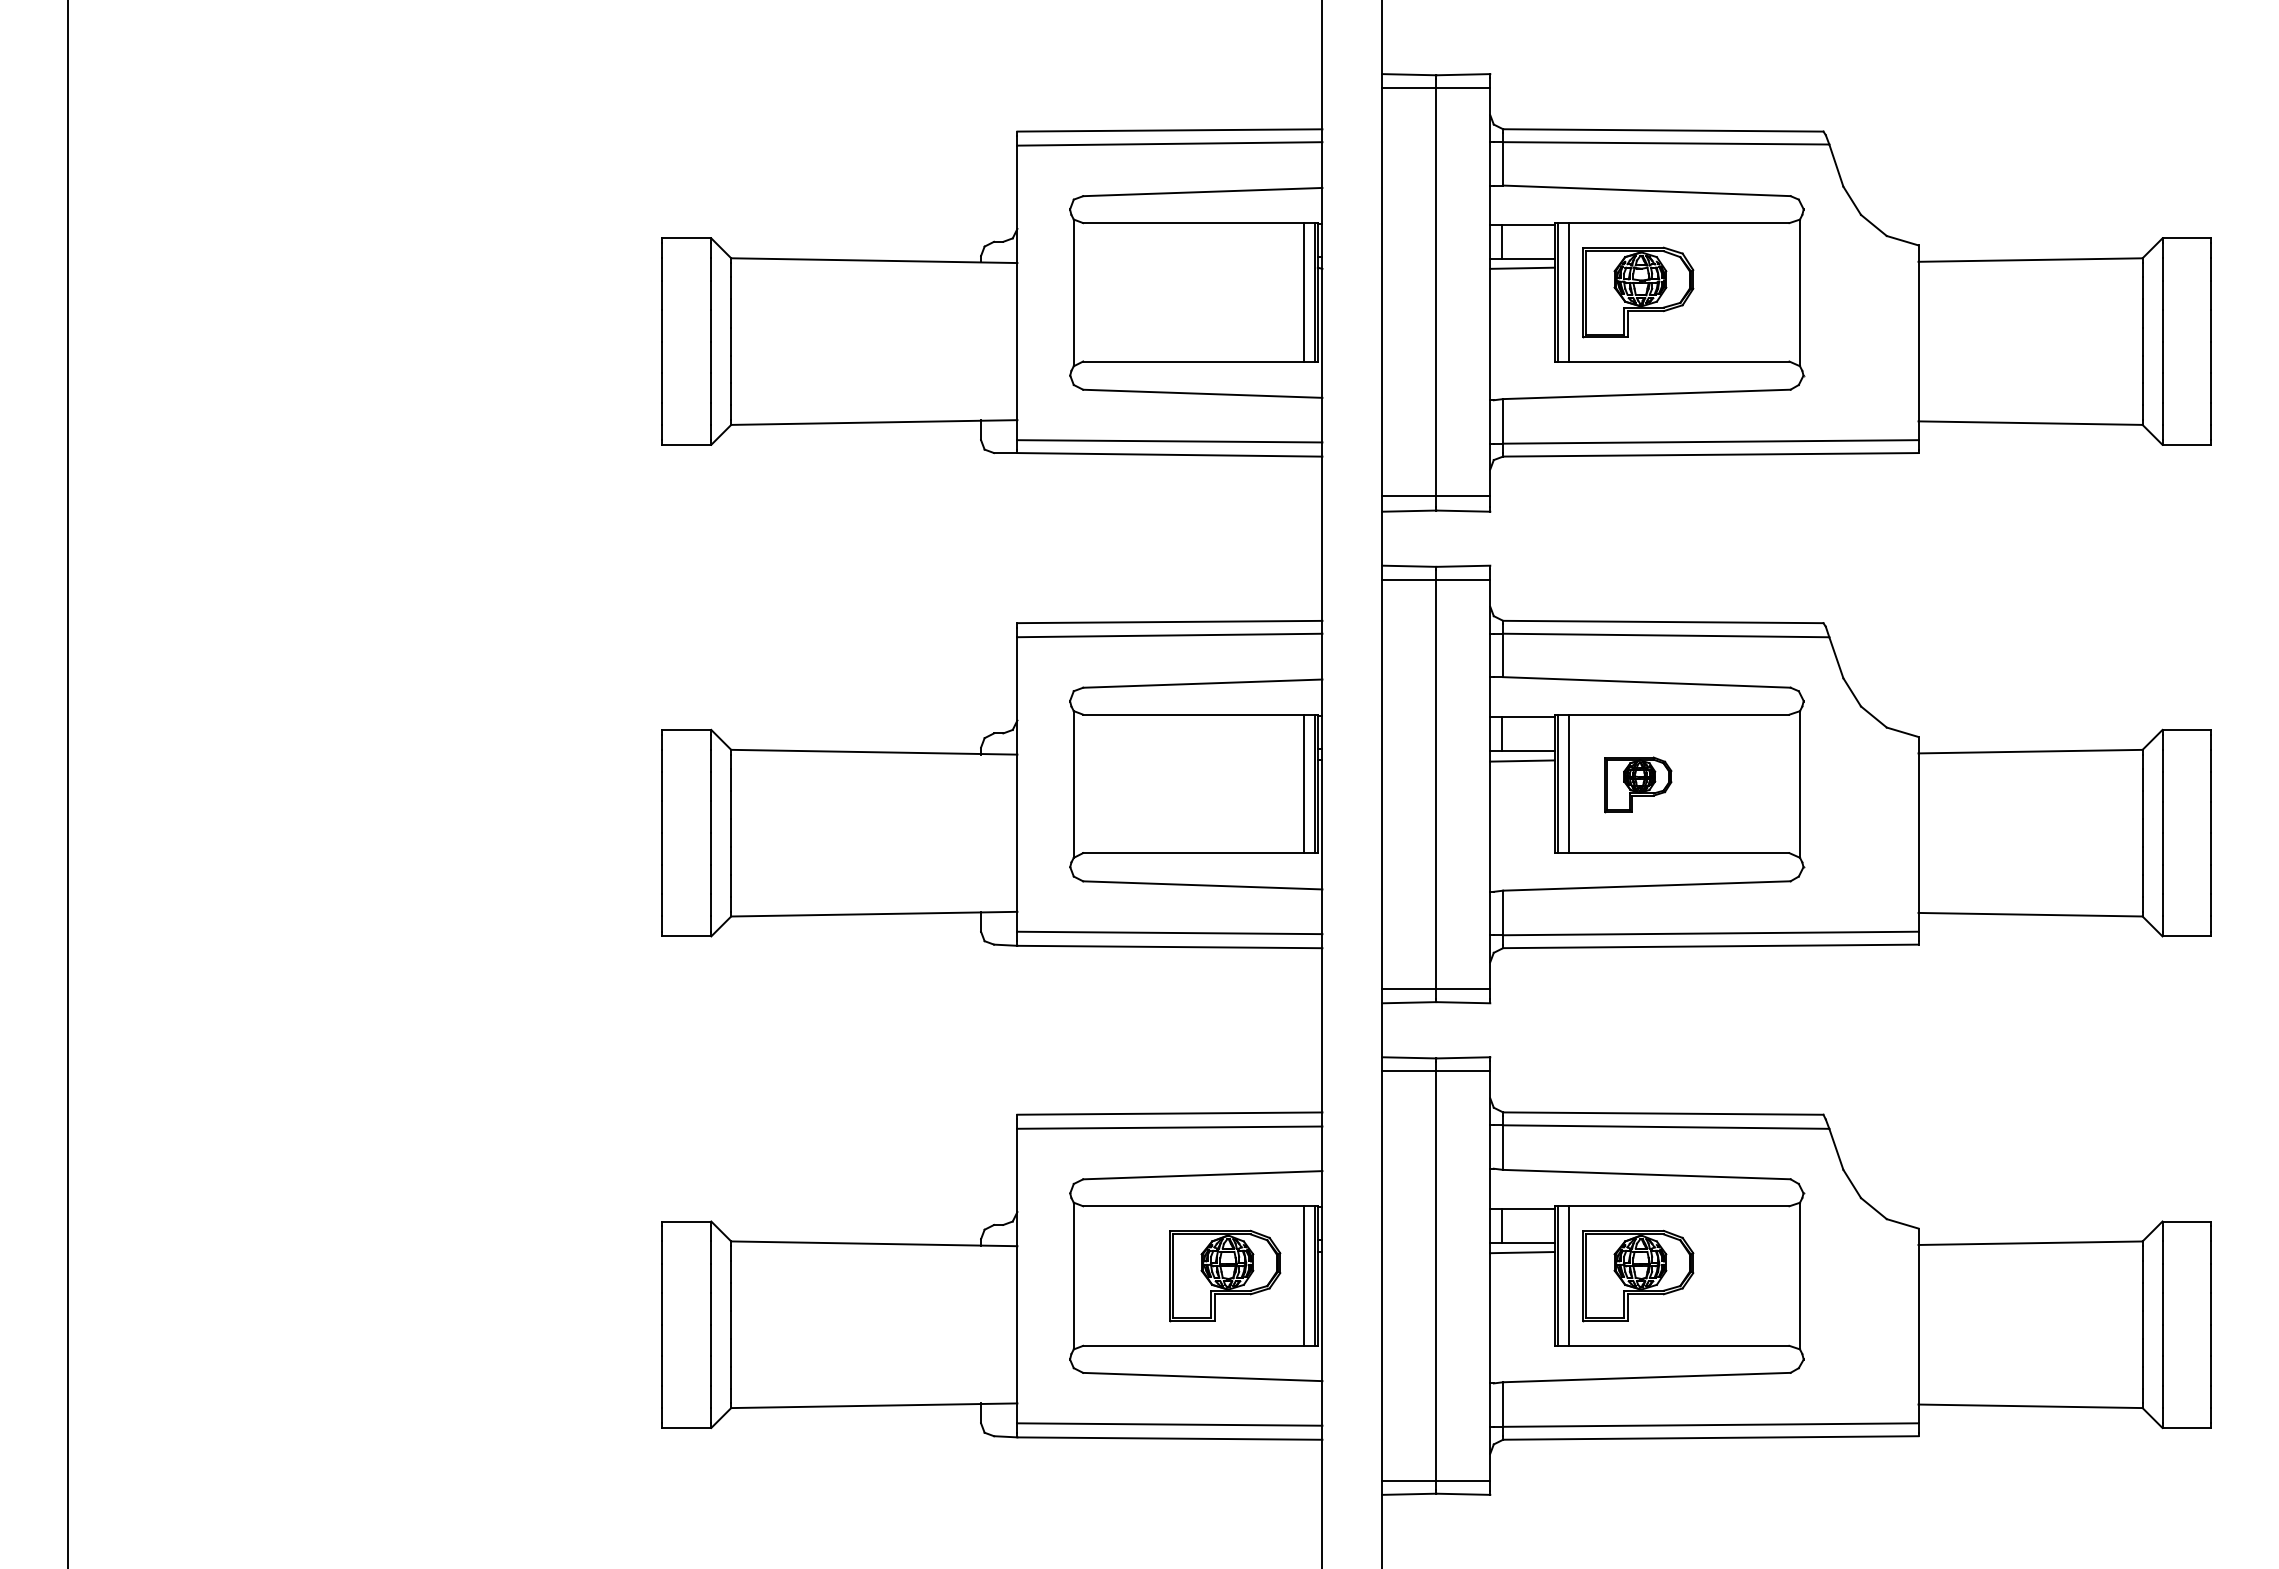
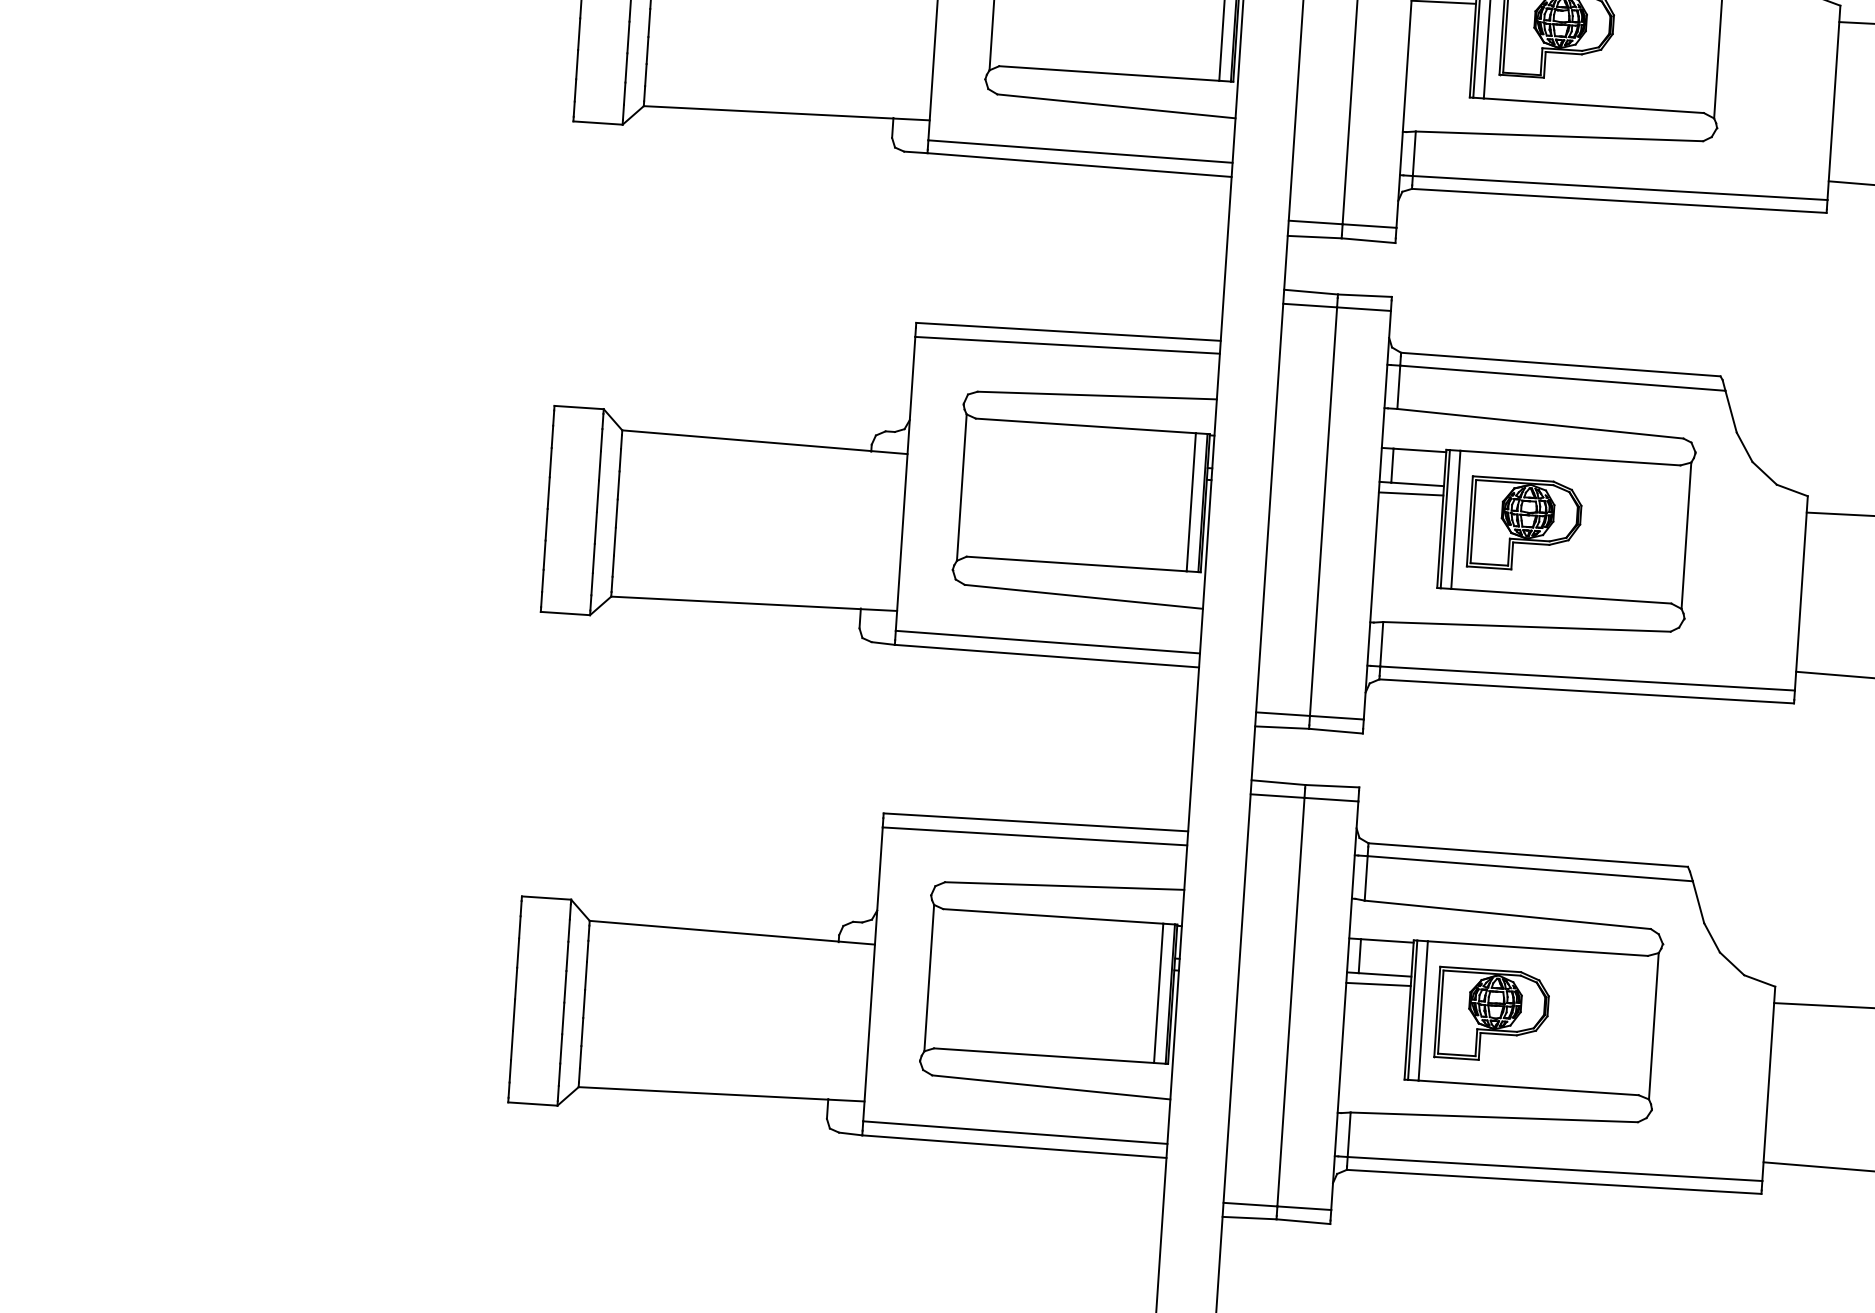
part: (1638, 784) -> (1525, 525), size x1.67
part: (1225, 1275) -> (1080, 987), removed

